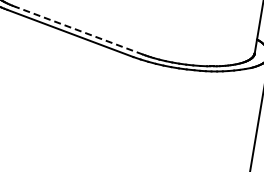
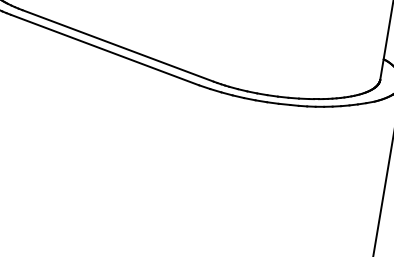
line: (78, 30) -> (117, 45), dashed -> solid

